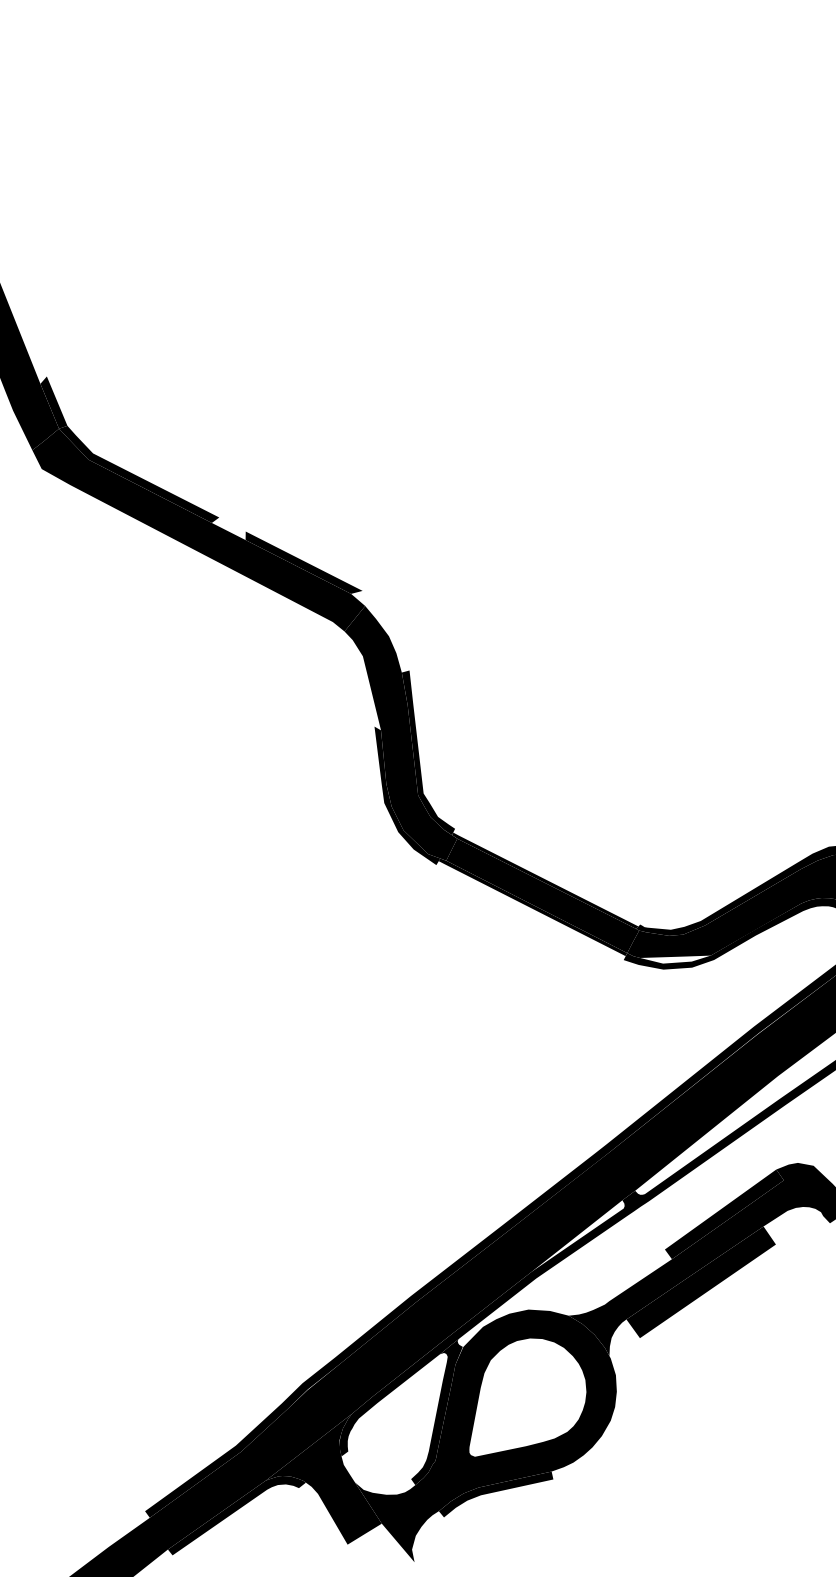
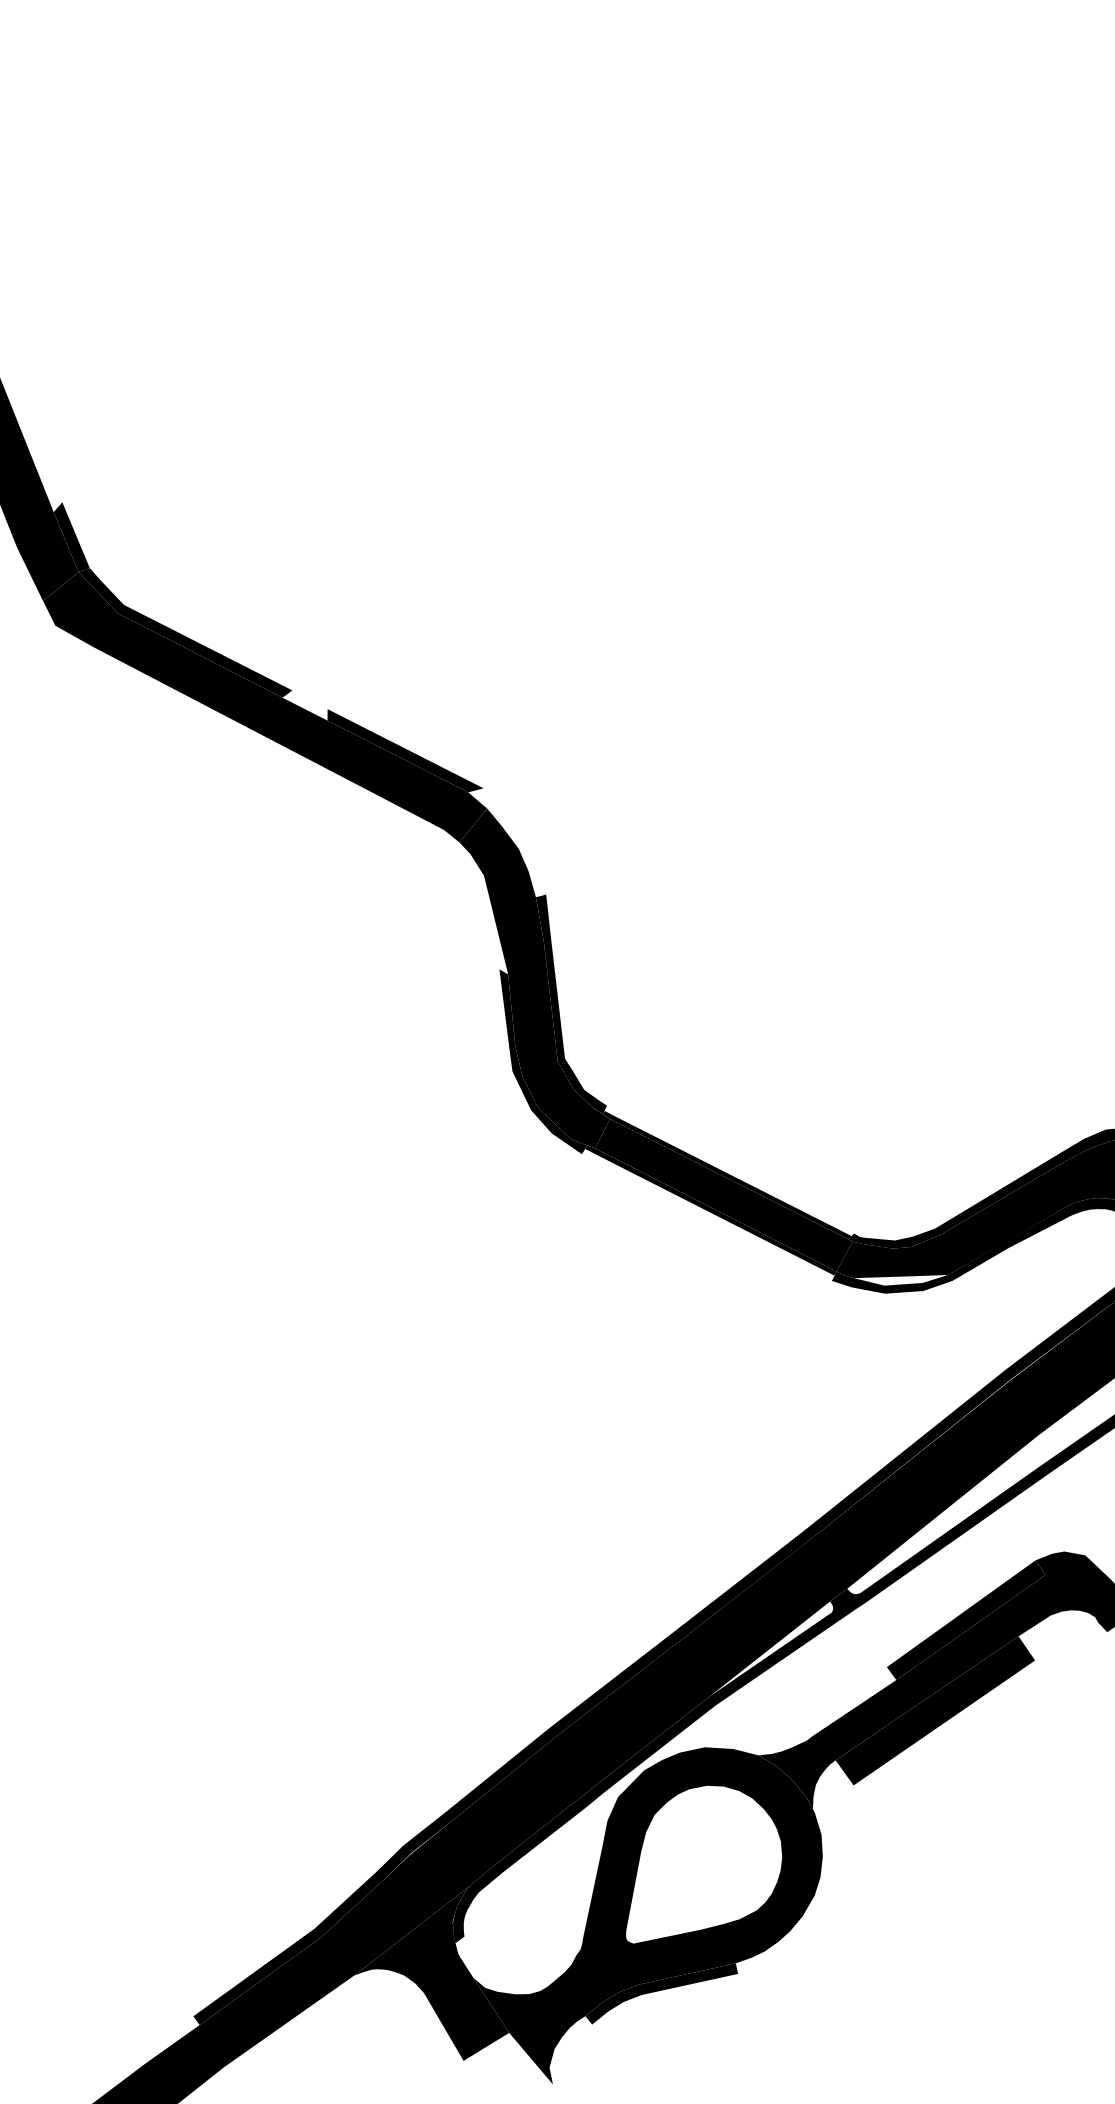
fill: (436, 1411) -> (582, 1883), removed
fill: (236, 1515) -> (315, 2022), removed

